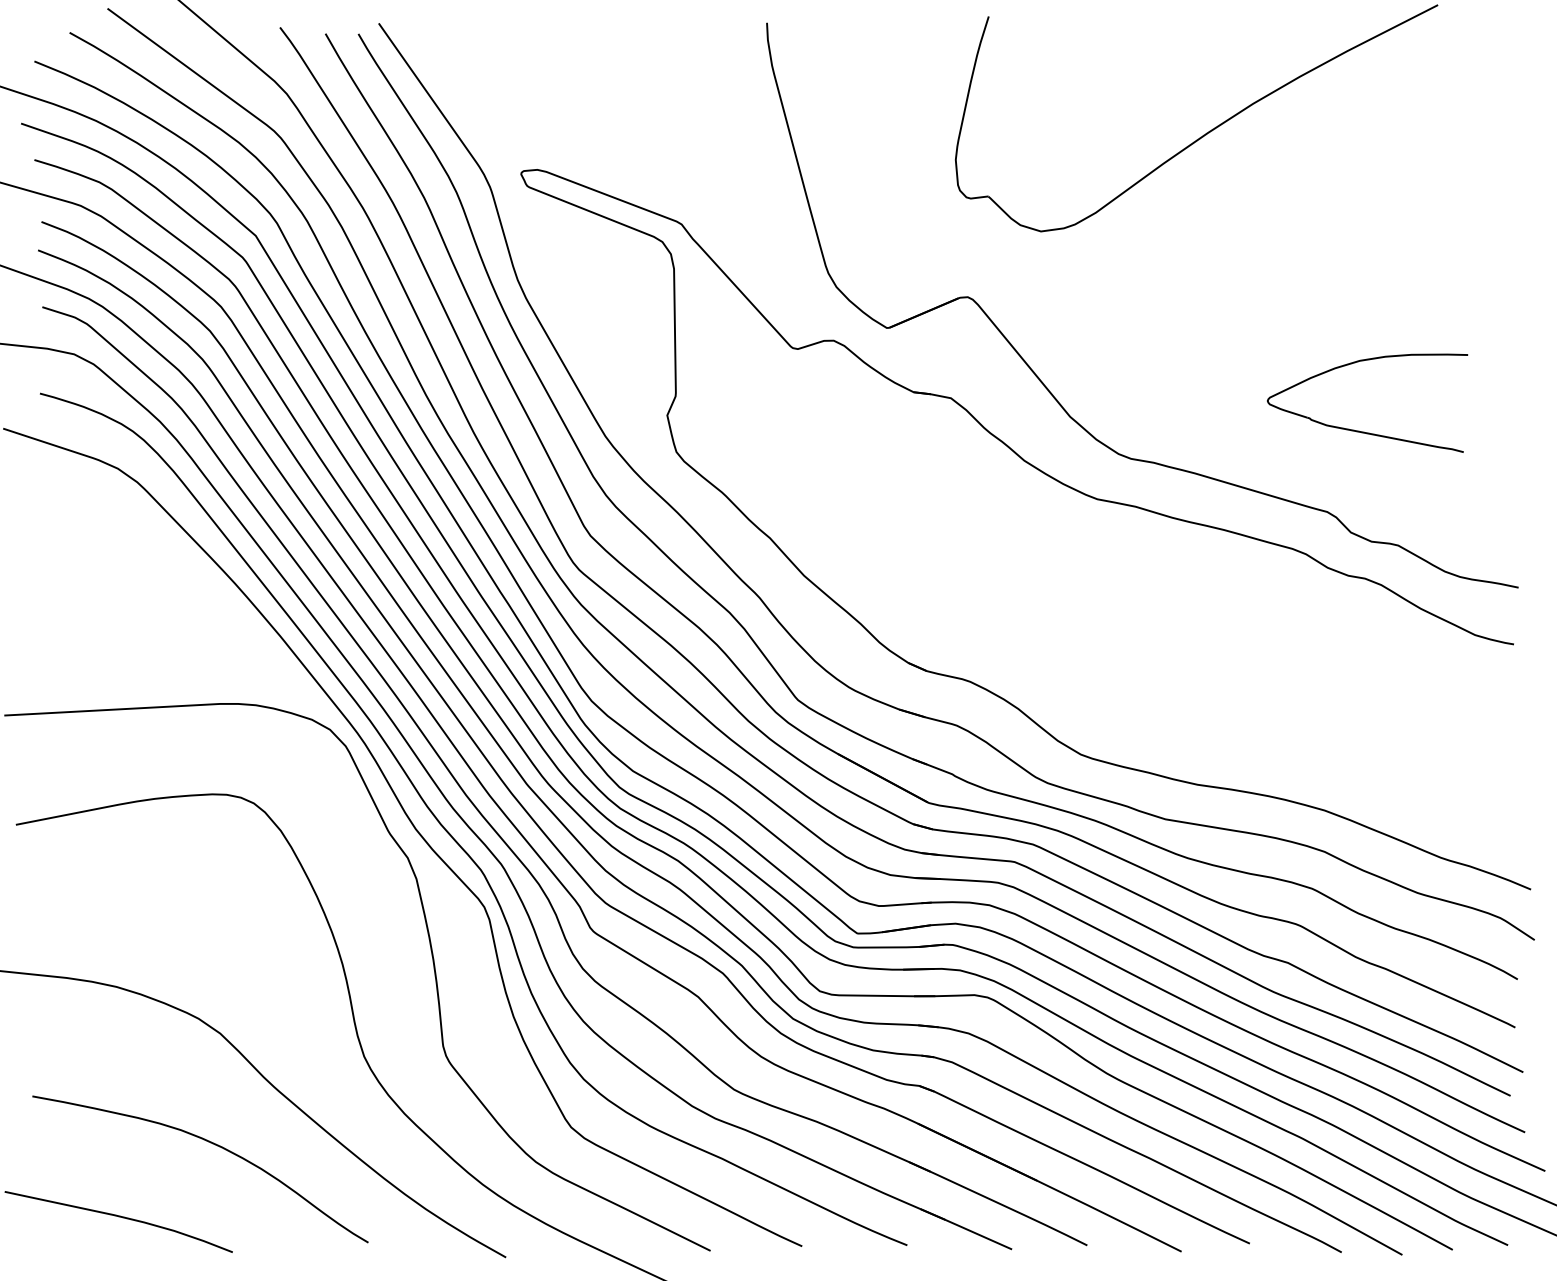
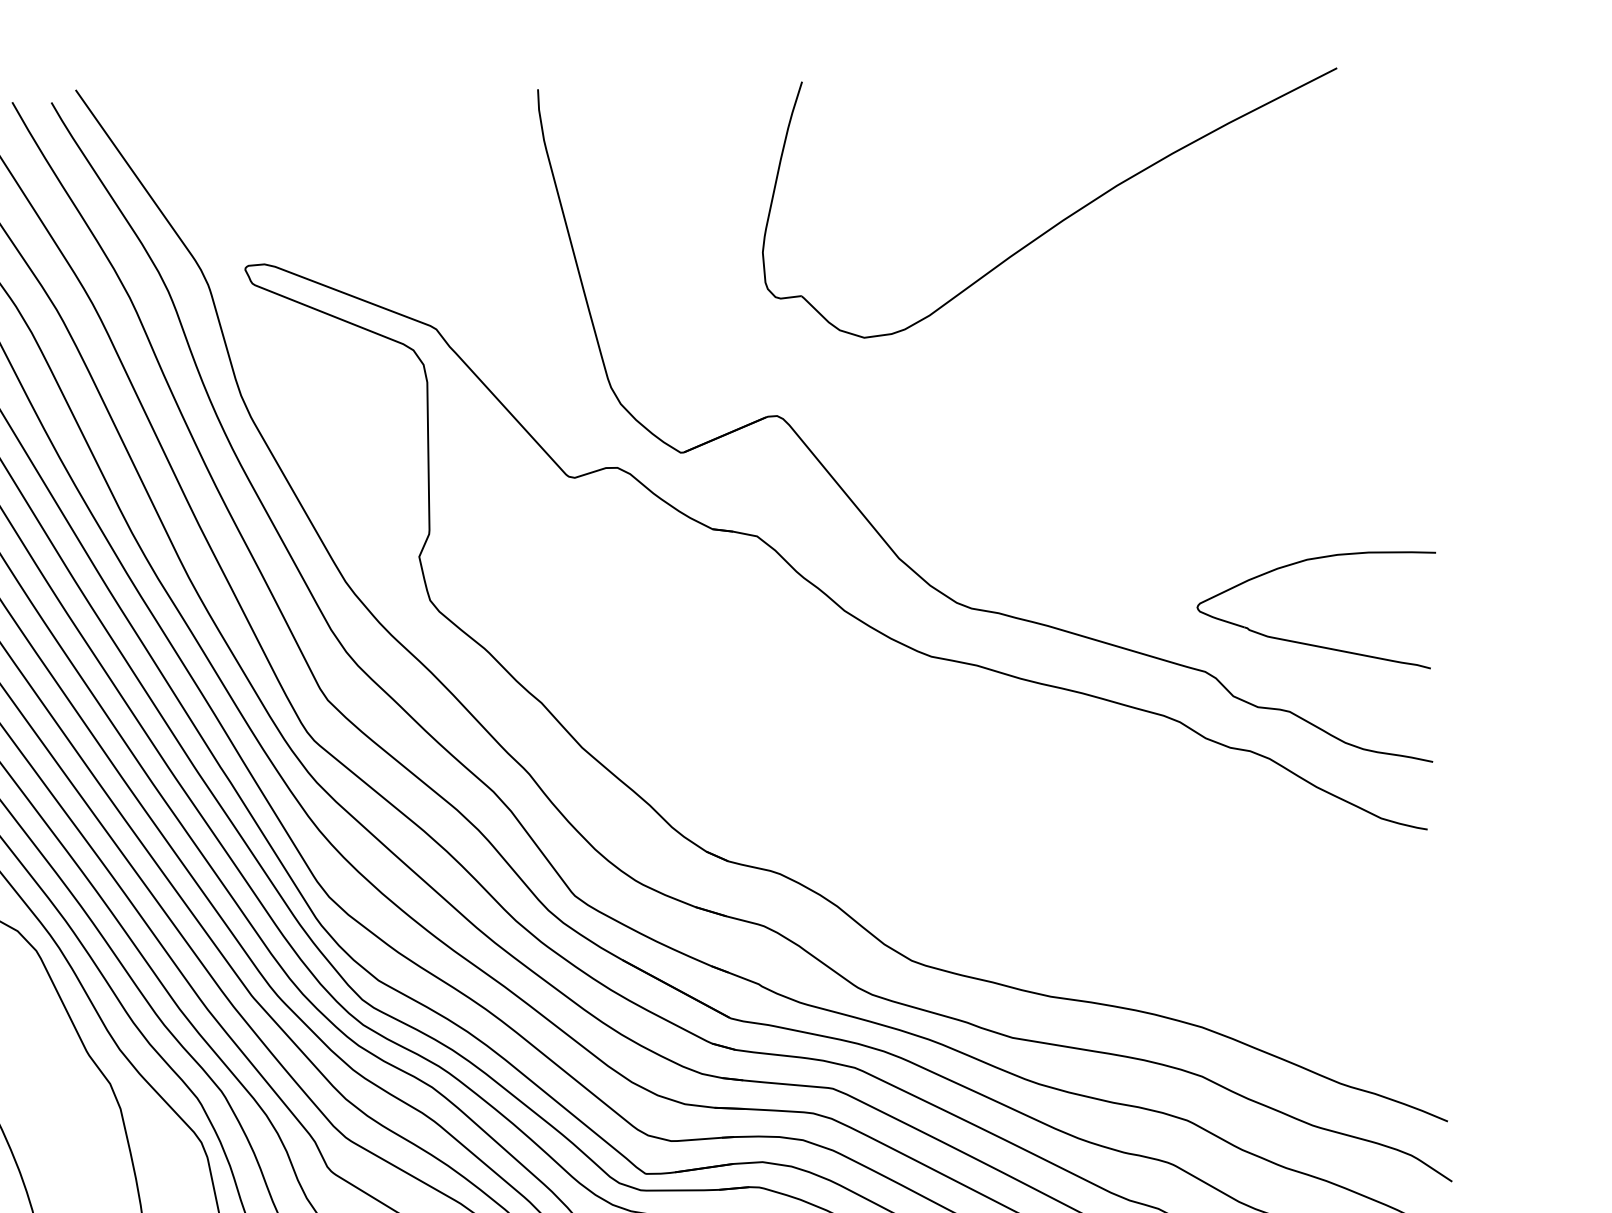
part: (1359, 430) -> (1306, 642), moved

